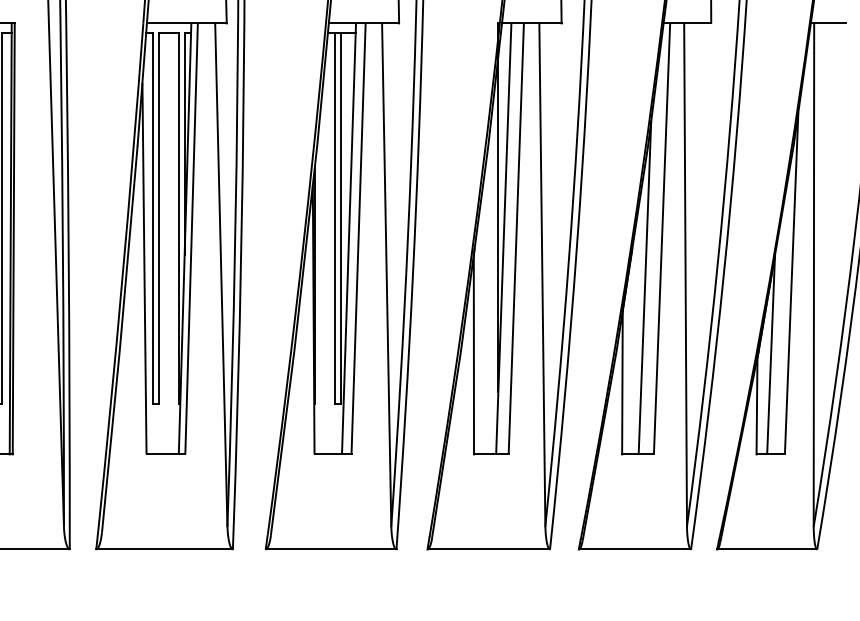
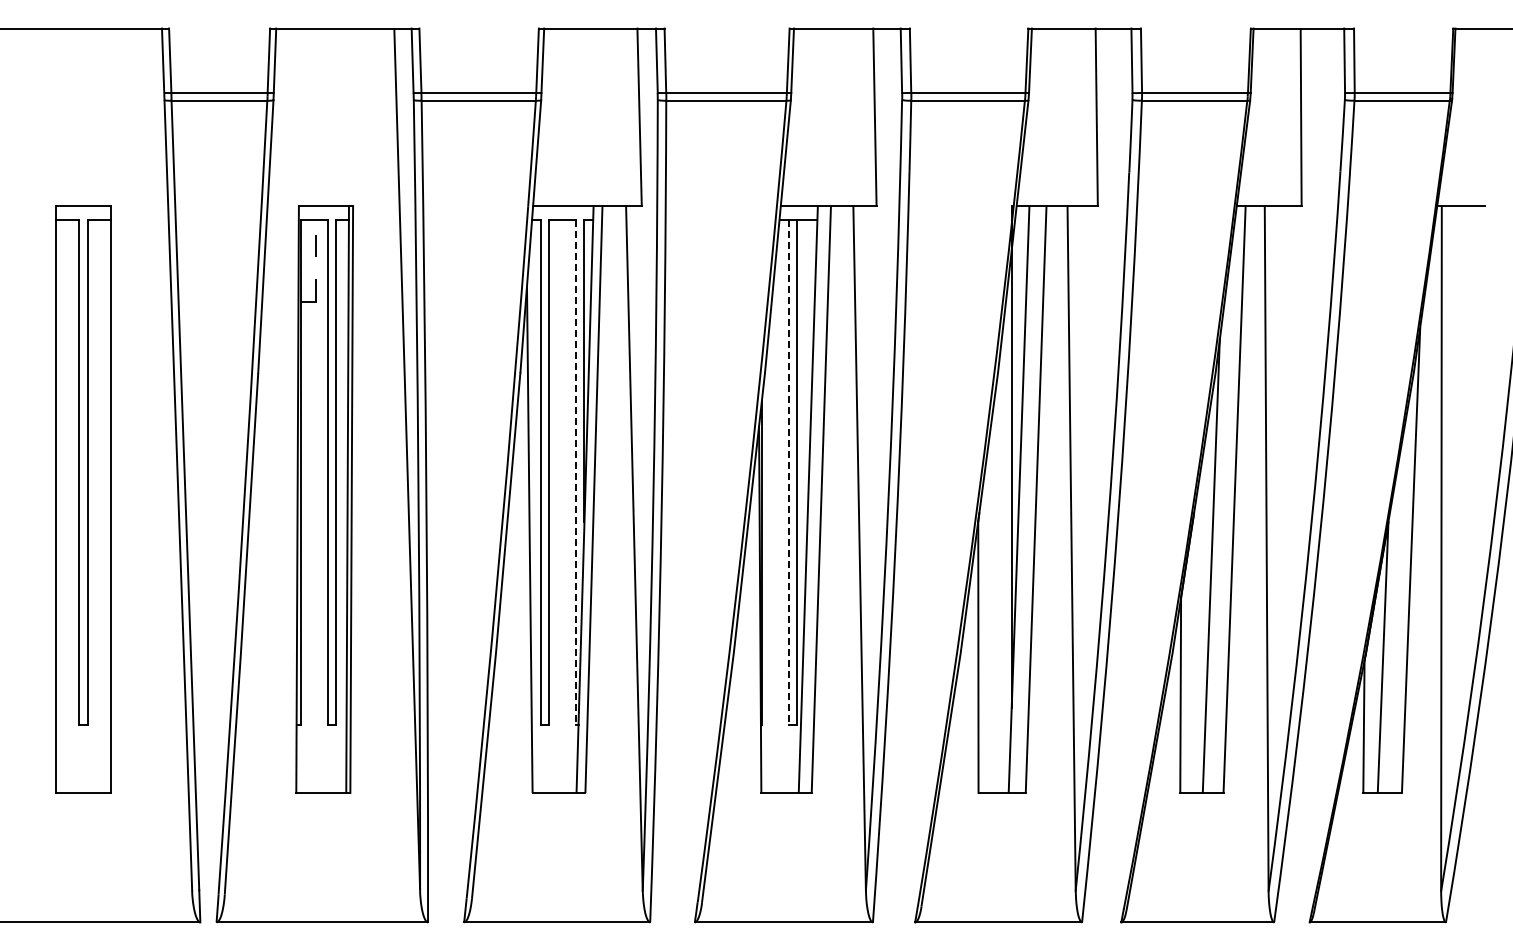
line: (178, 219) -> (576, 472), solid -> dashed
line: (335, 219) -> (789, 472), solid -> dashed

